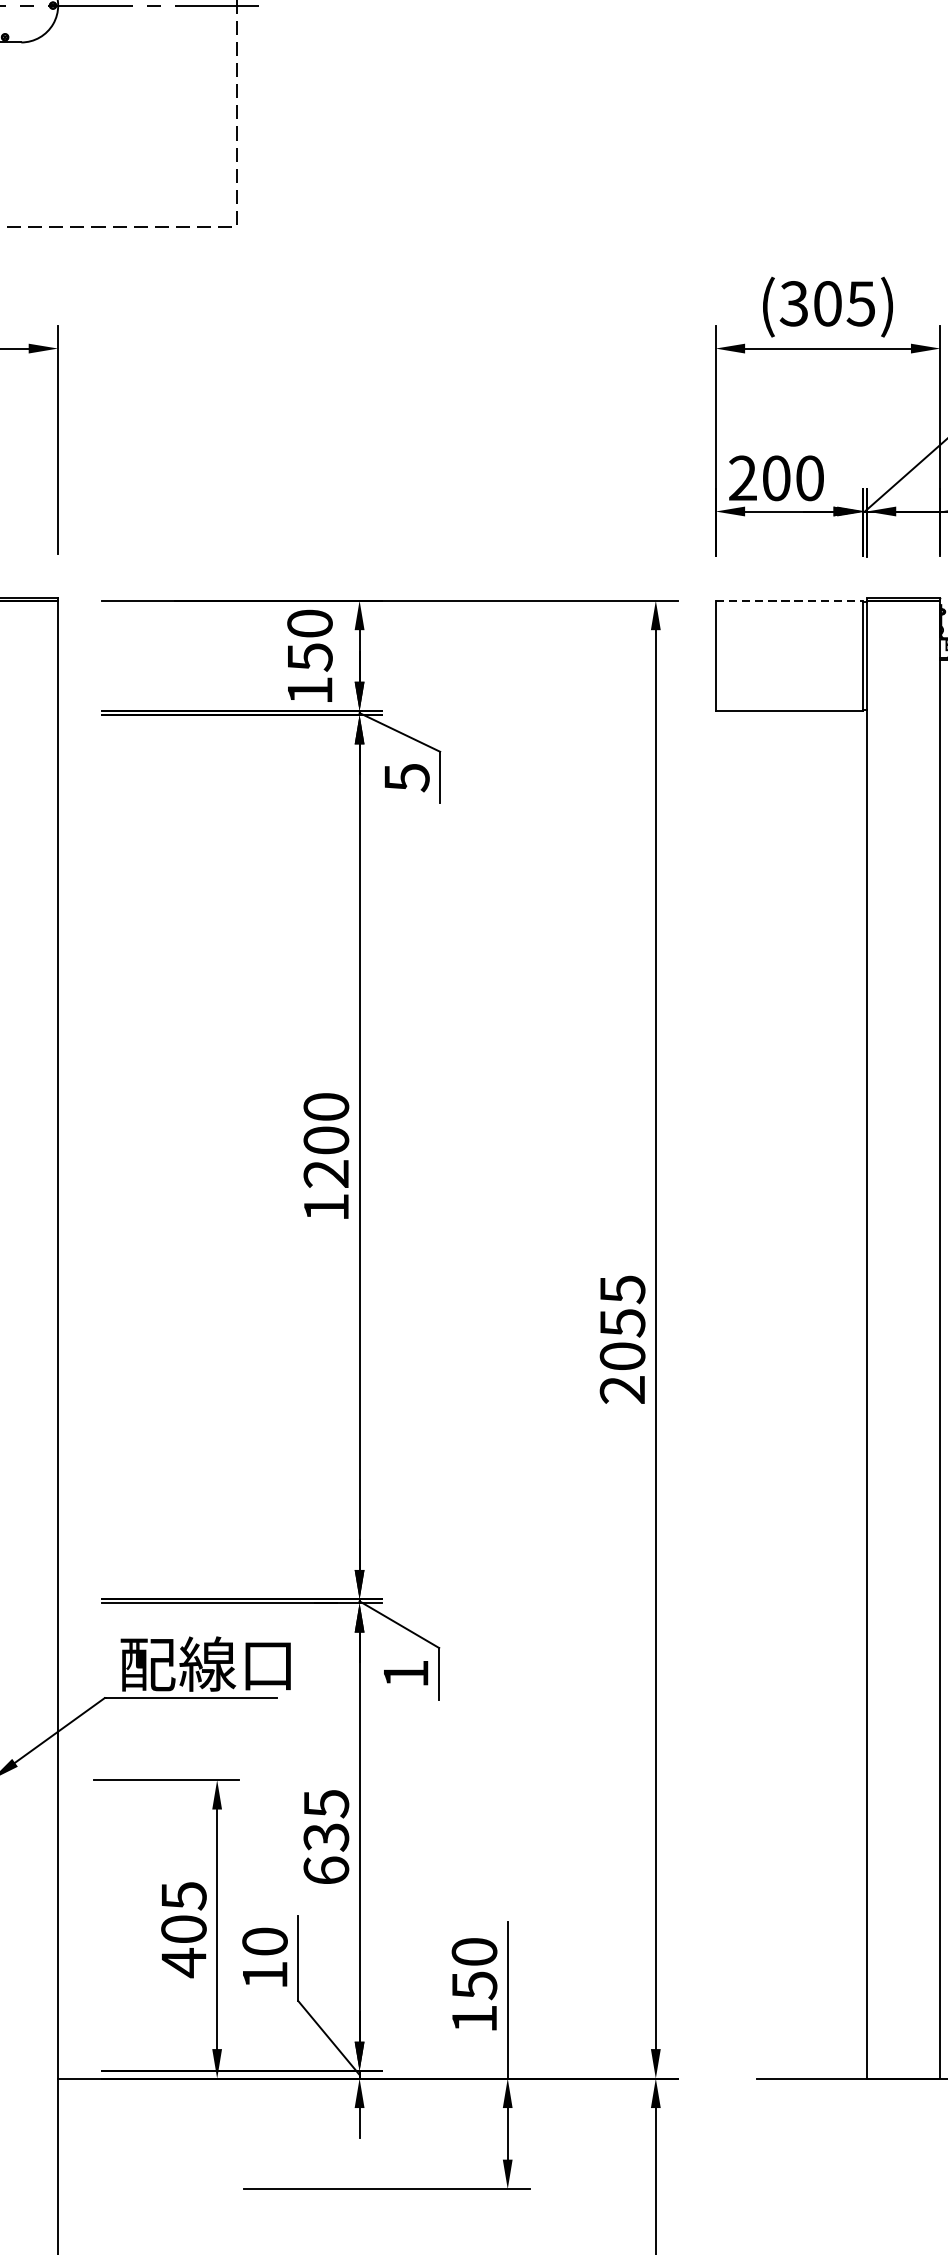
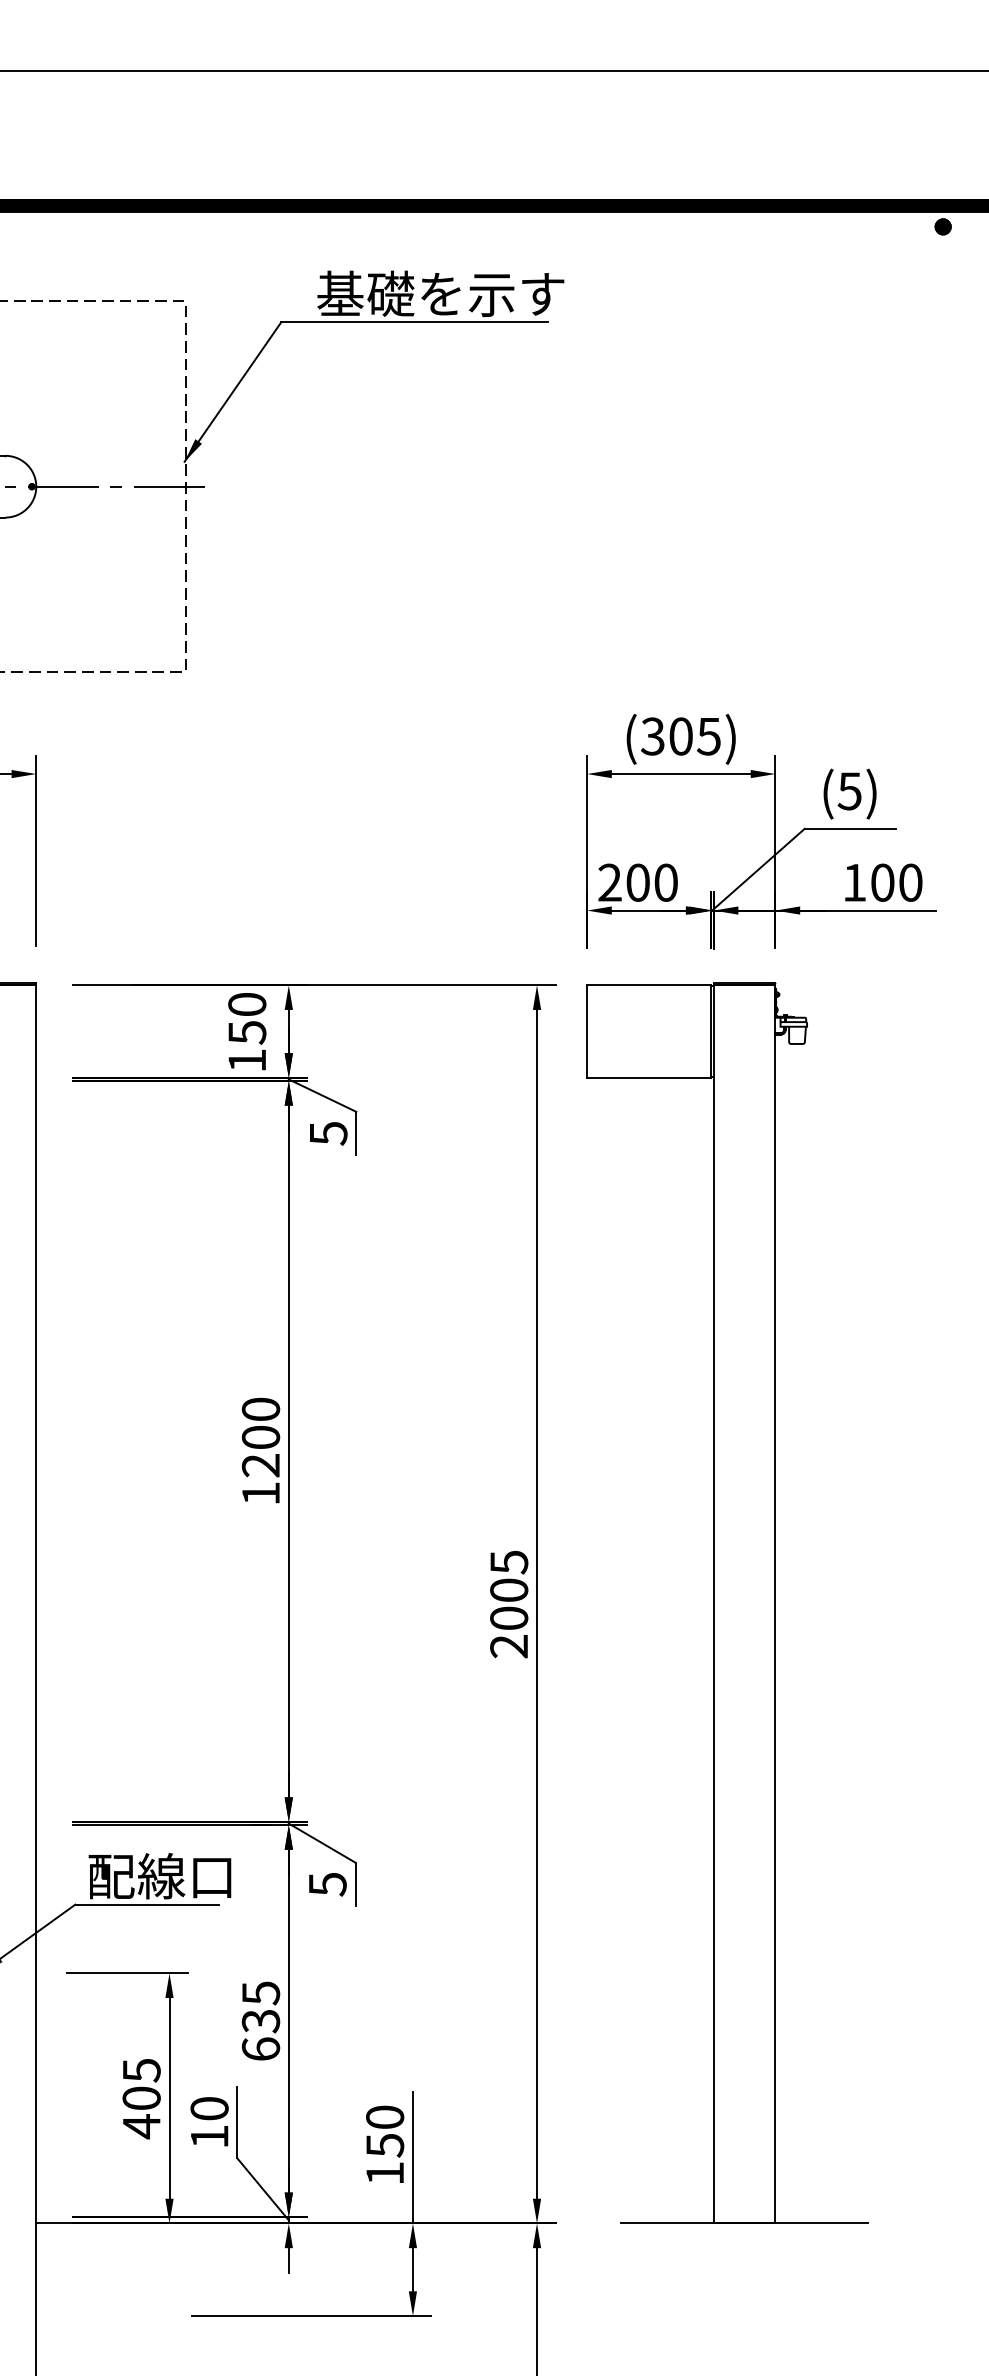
line: (788, 600) -> (648, 985), dashed -> solid
text: (622, 1323) -> (509, 1590), 2055 -> 2005
text: (405, 1674) -> (327, 1884), 1 -> 5

